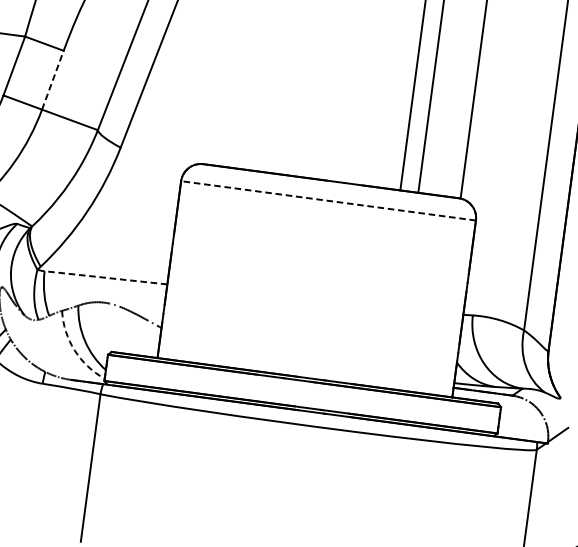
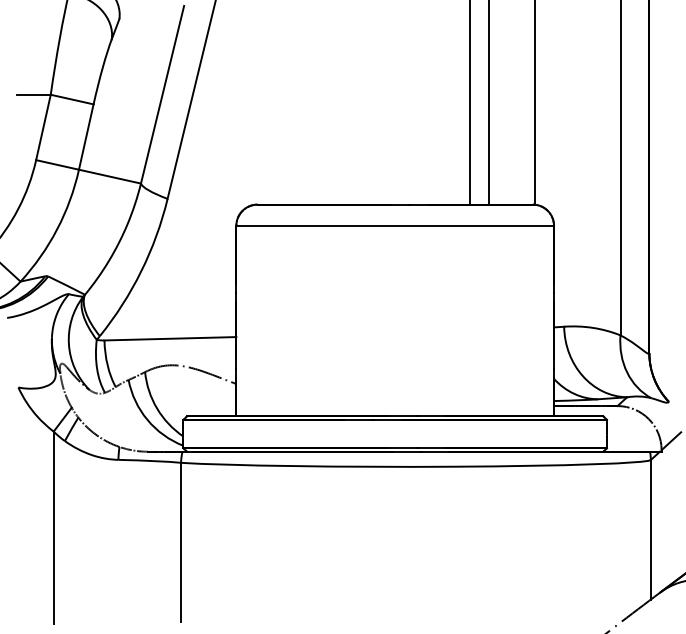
line: (53, 79) -> (86, 136), dashed -> solid
line: (328, 200) -> (395, 225), dashed -> solid
line: (106, 277) -> (170, 338), dashed -> solid
arc: (74, 349) -> (147, 419), dashed -> solid

